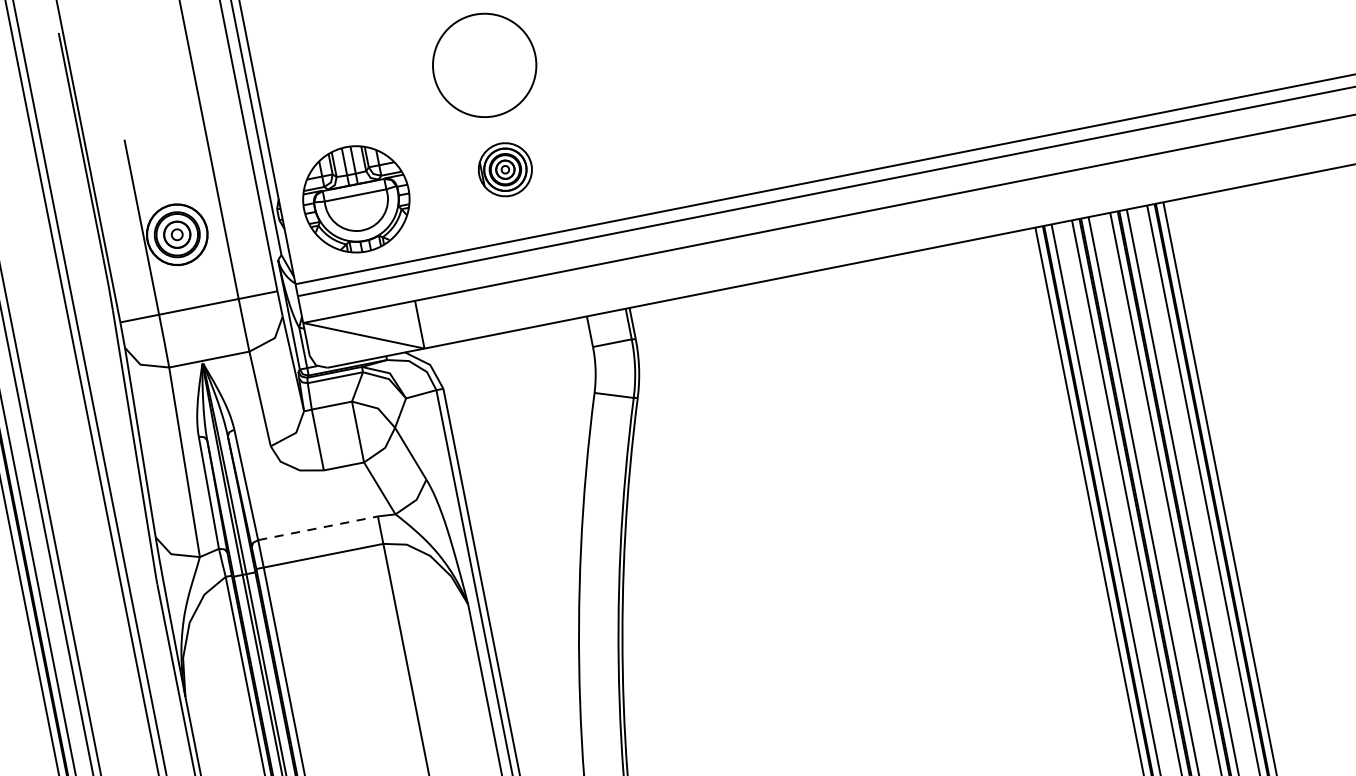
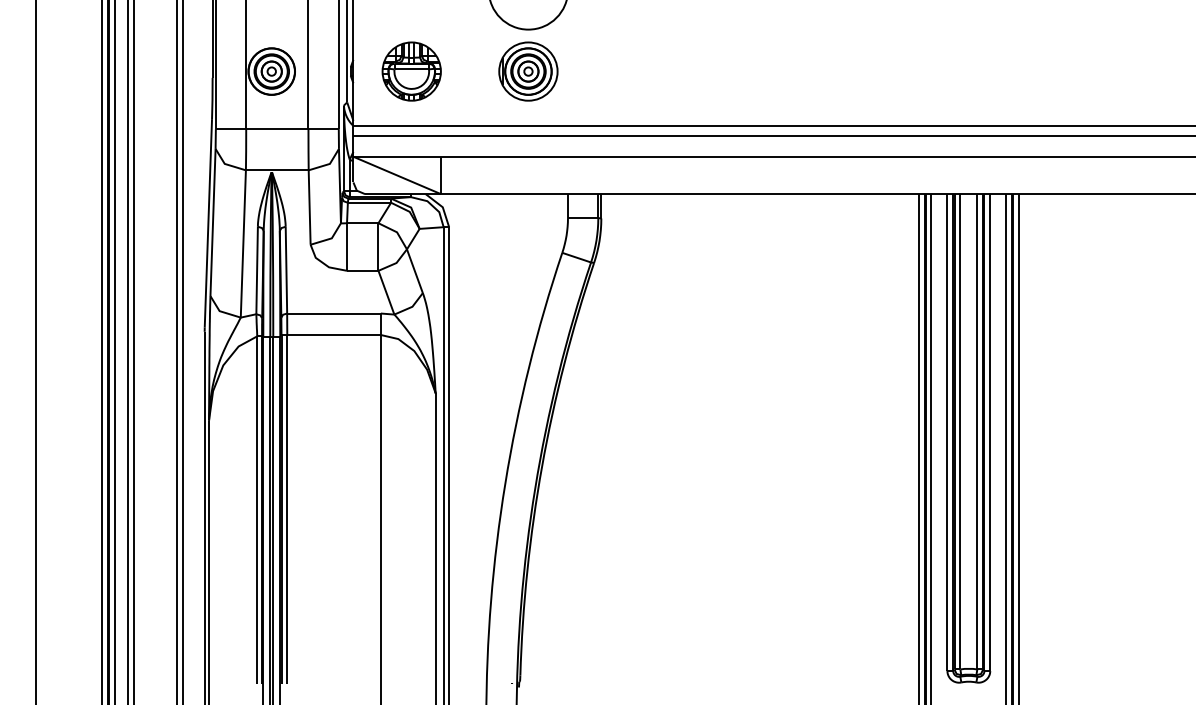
part: (505, 169) -> (528, 71), size x1.43
part: (355, 199) -> (411, 71), size x0.71
line: (318, 528) -> (334, 313), dashed -> solid

